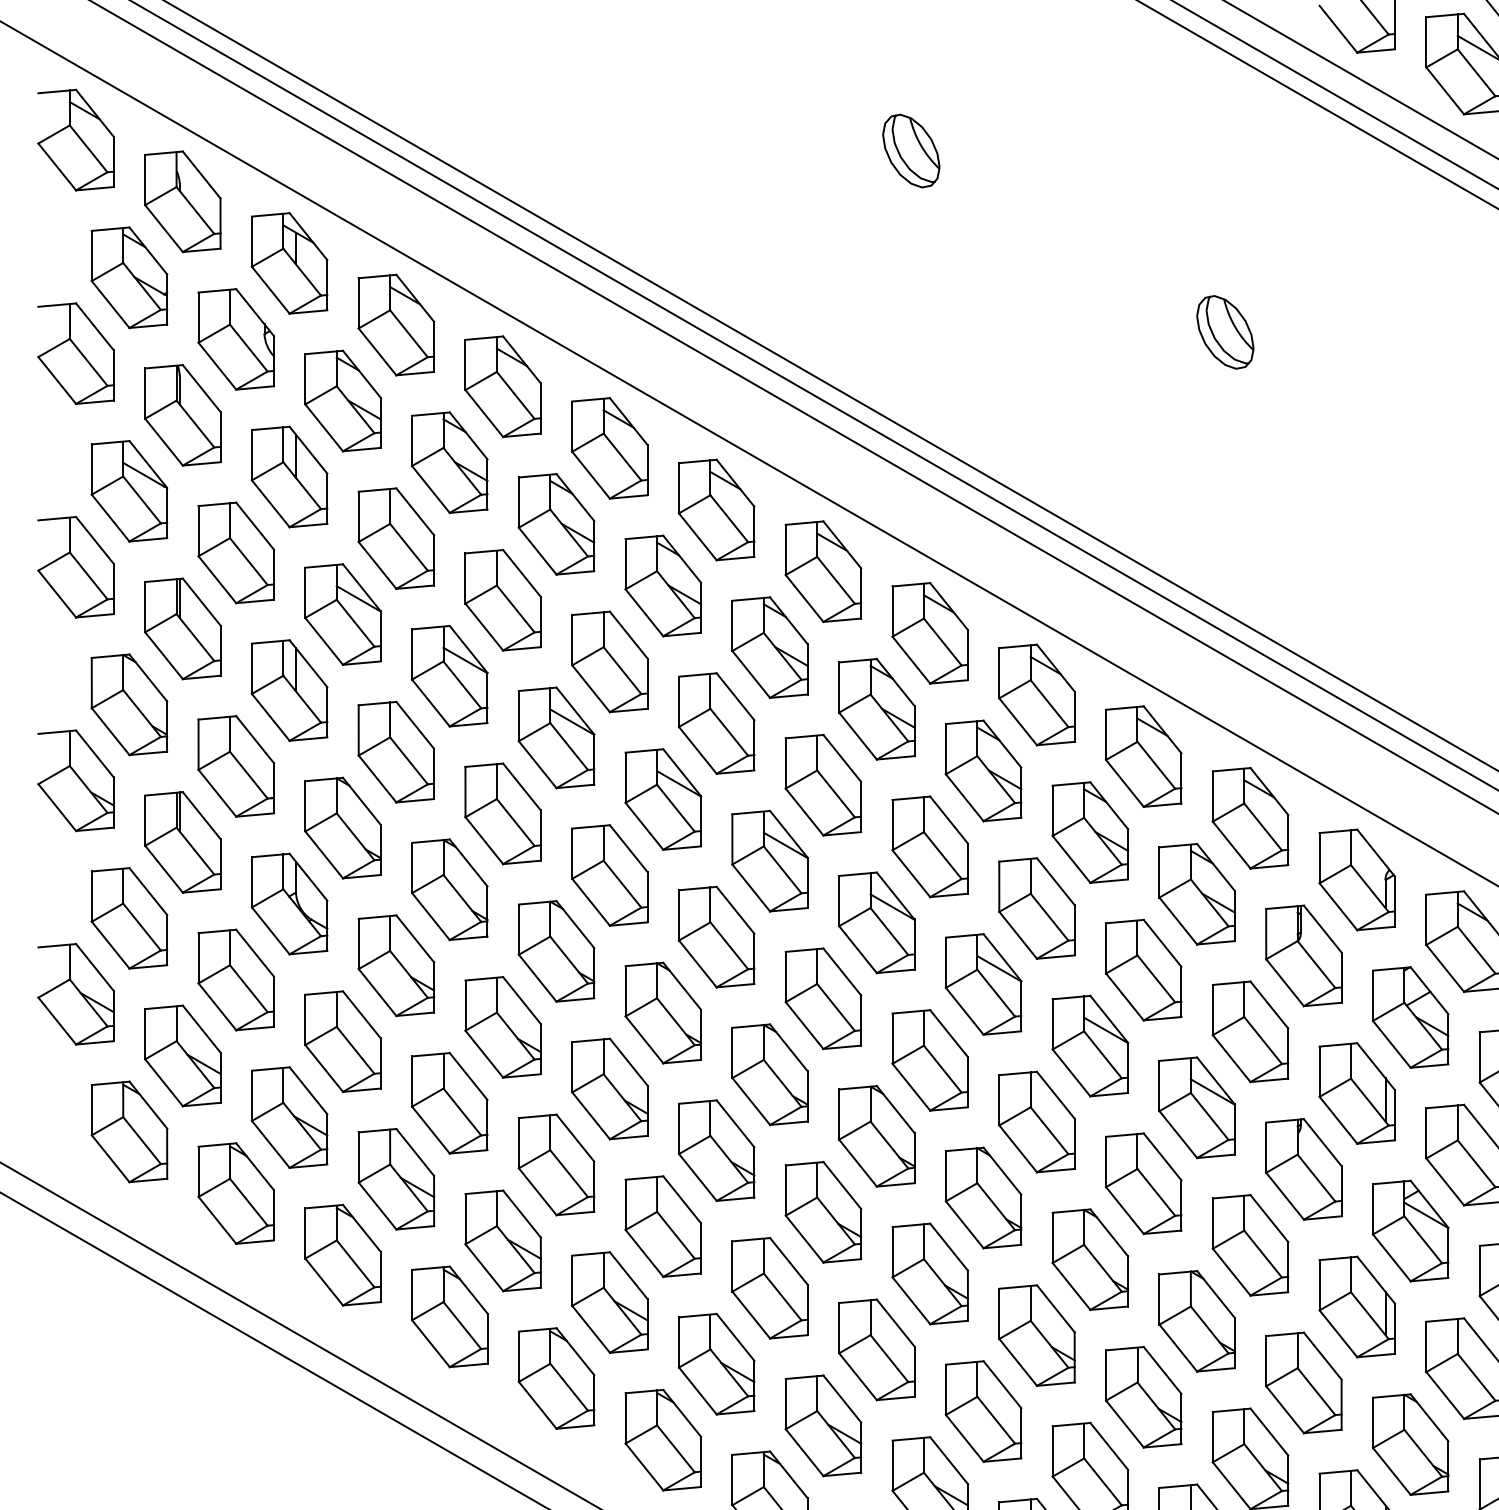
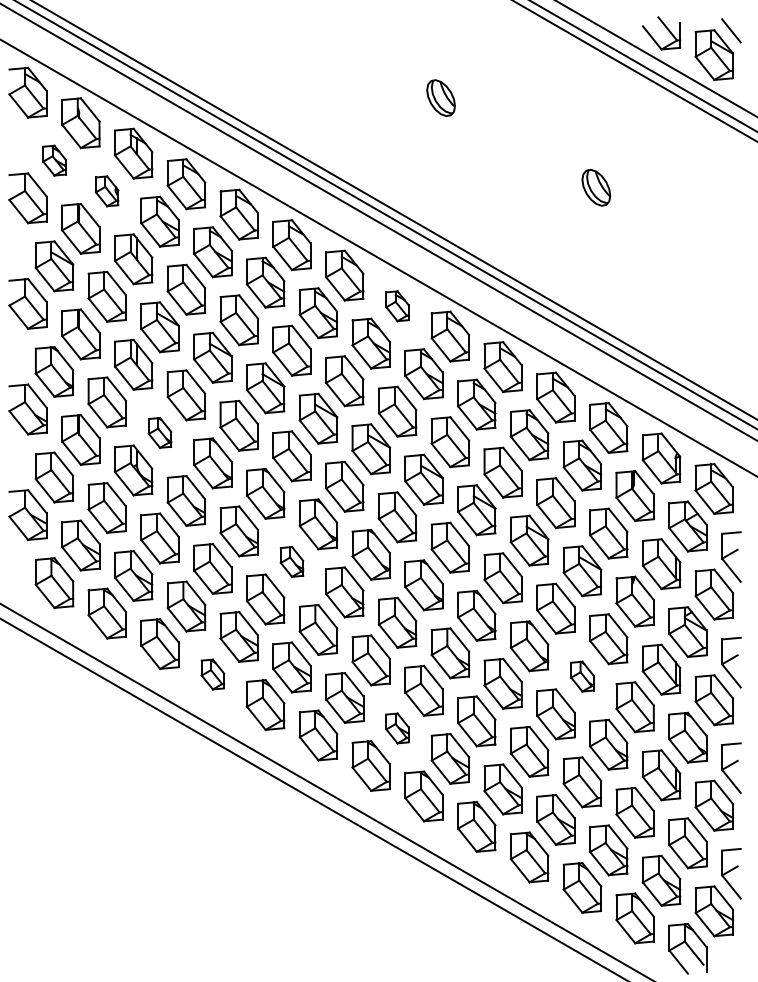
part: (129, 277) -> (54, 160), size x0.6
part: (234, 339) -> (106, 191), size x0.6
part: (823, 572) -> (397, 306), size x0.6
part: (341, 827) -> (159, 432), size x0.6
part: (608, 1088) -> (291, 561), size x0.6
part: (449, 1316) -> (212, 674), size x0.6
part: (1197, 1320) -> (582, 676), size x0.6
part: (823, 1425) -> (397, 728), size x0.6

